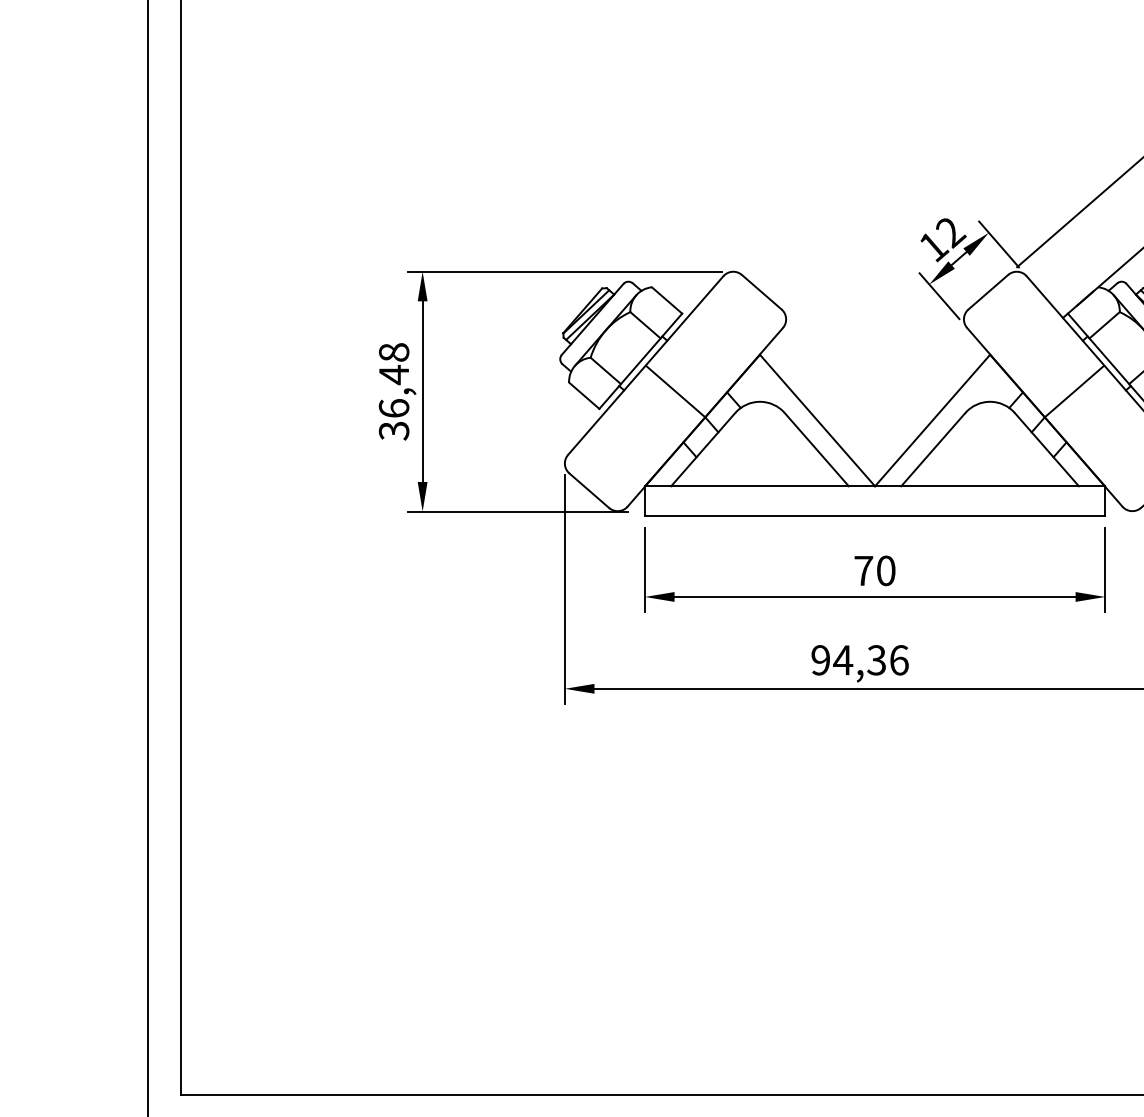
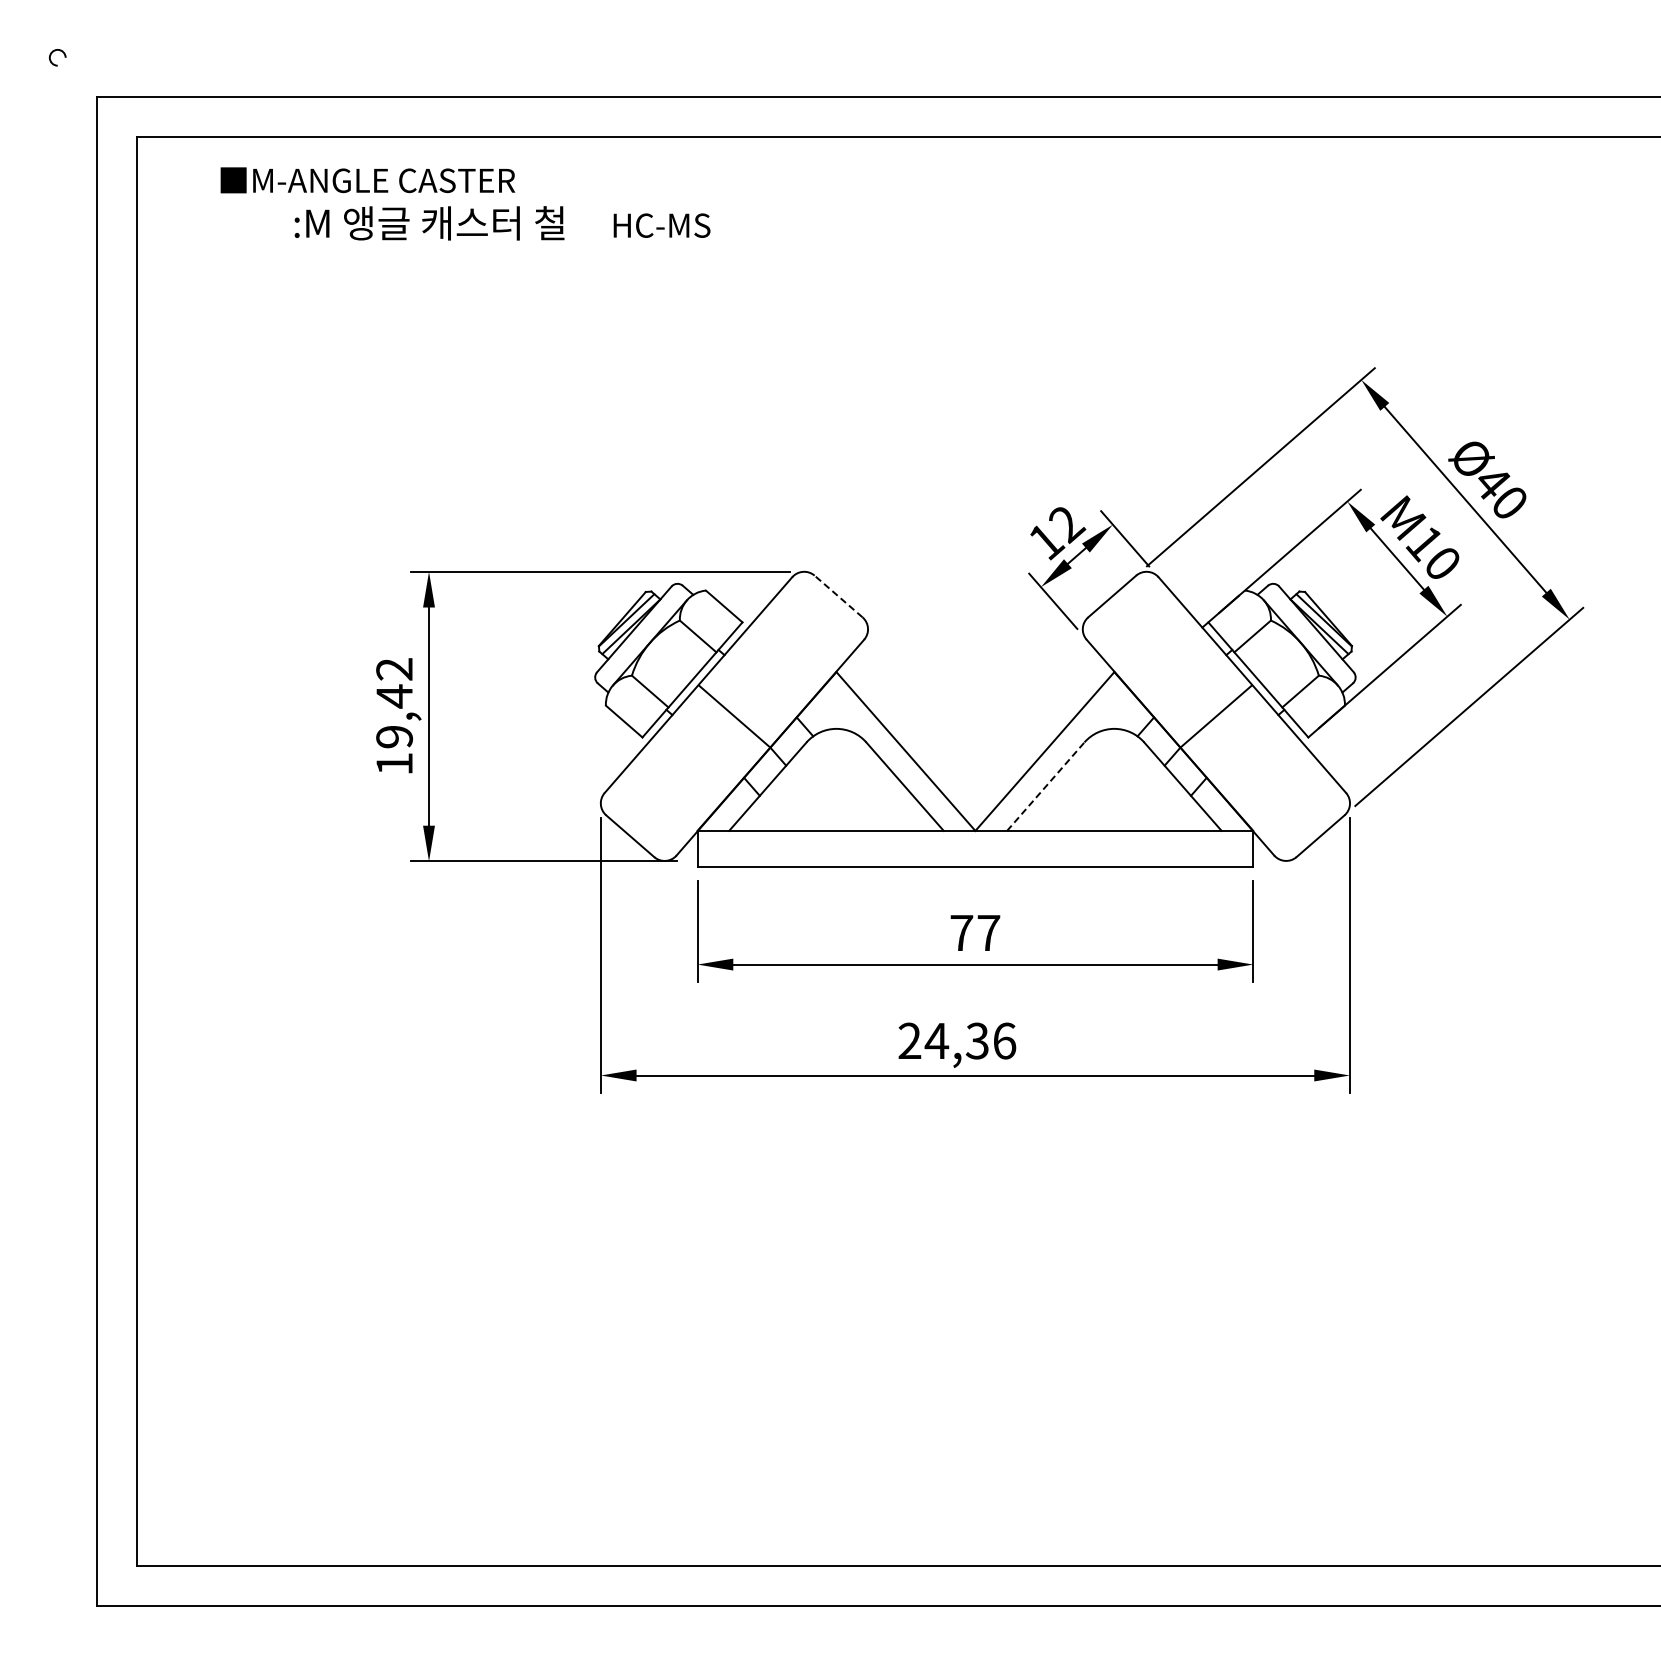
line: (761, 292) -> (838, 596), solid -> dashed
text: (394, 391) -> (394, 716), 36,48 -> 19,42
line: (933, 449) -> (1045, 786), solid -> dashed
text: (885, 570) -> (988, 932), 70 -> 77
text: (820, 660) -> (909, 1041), 94,36 -> 24,36

